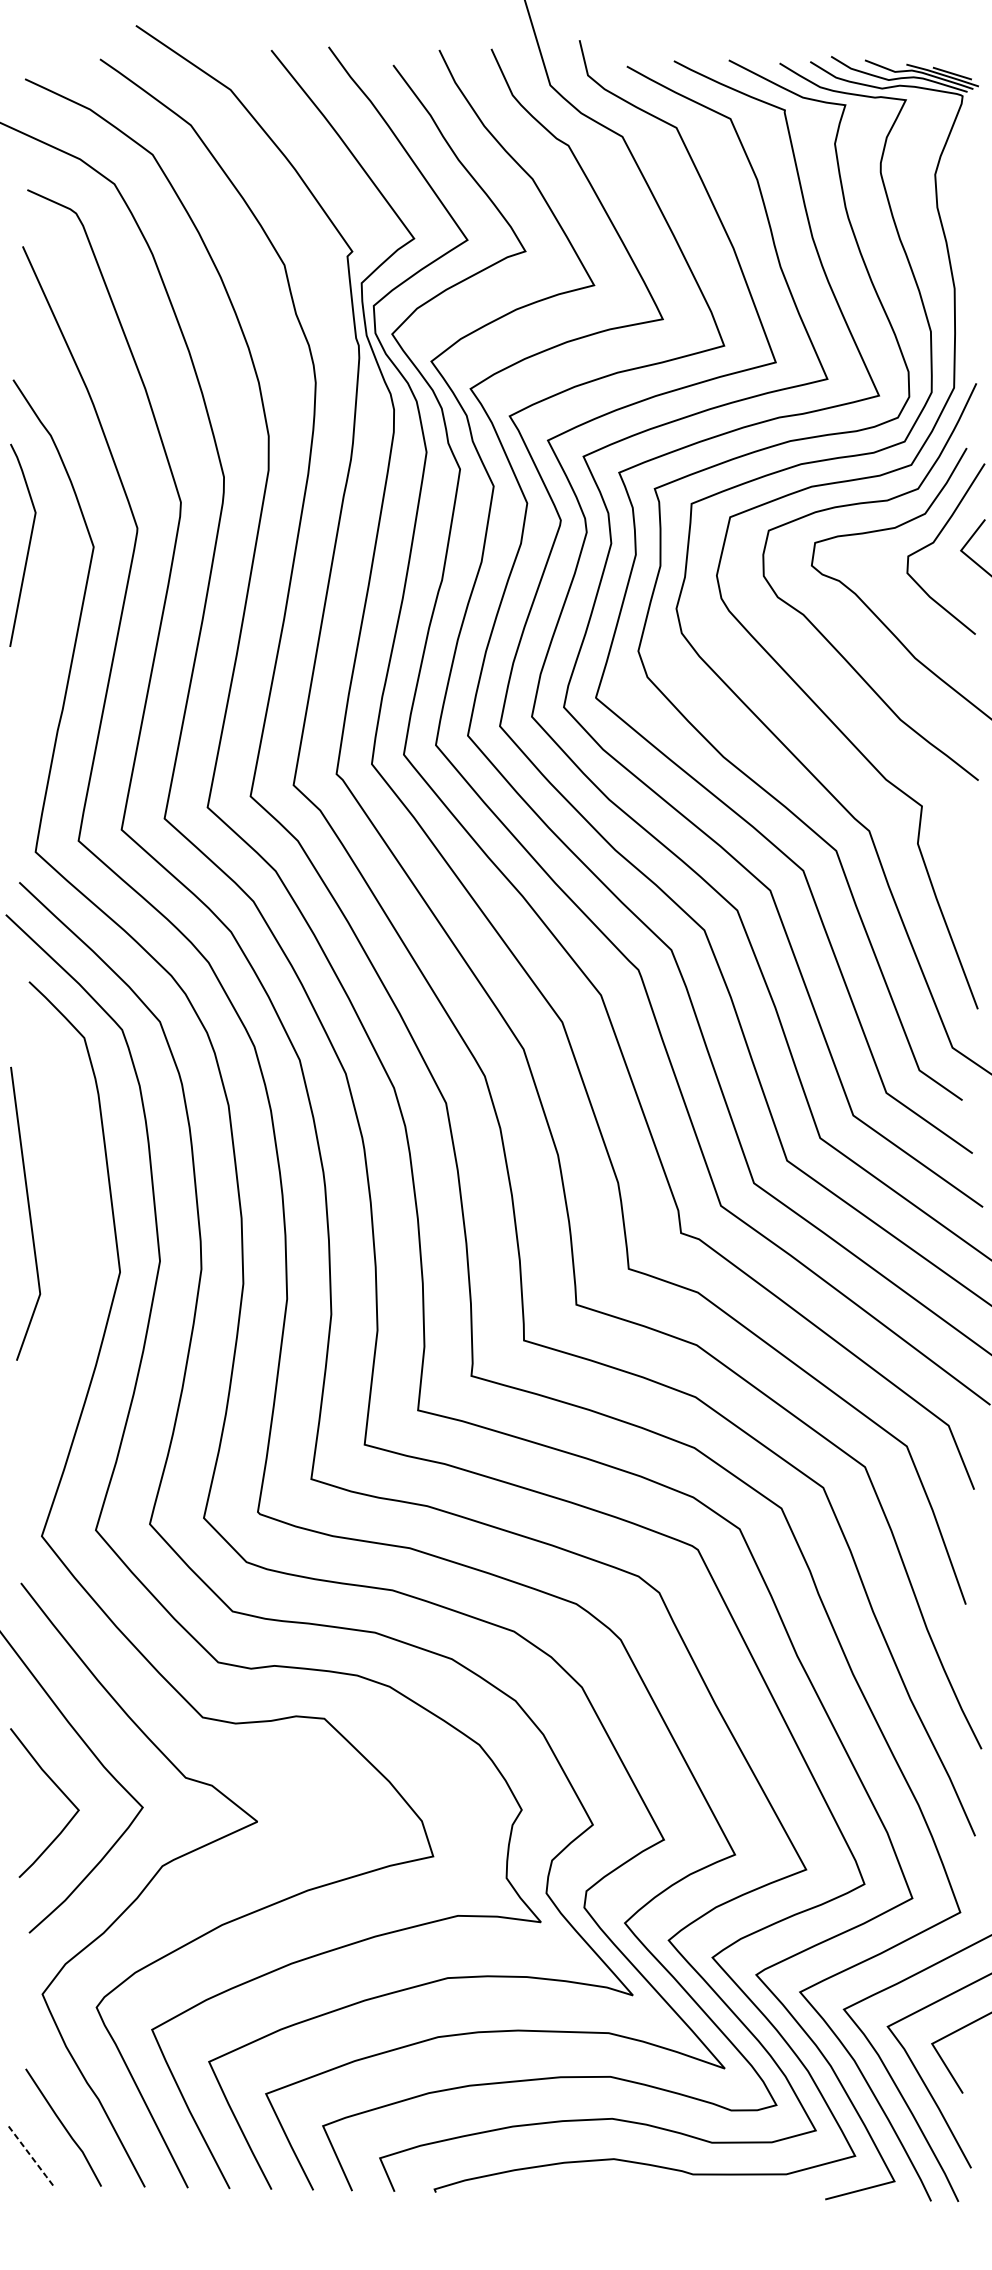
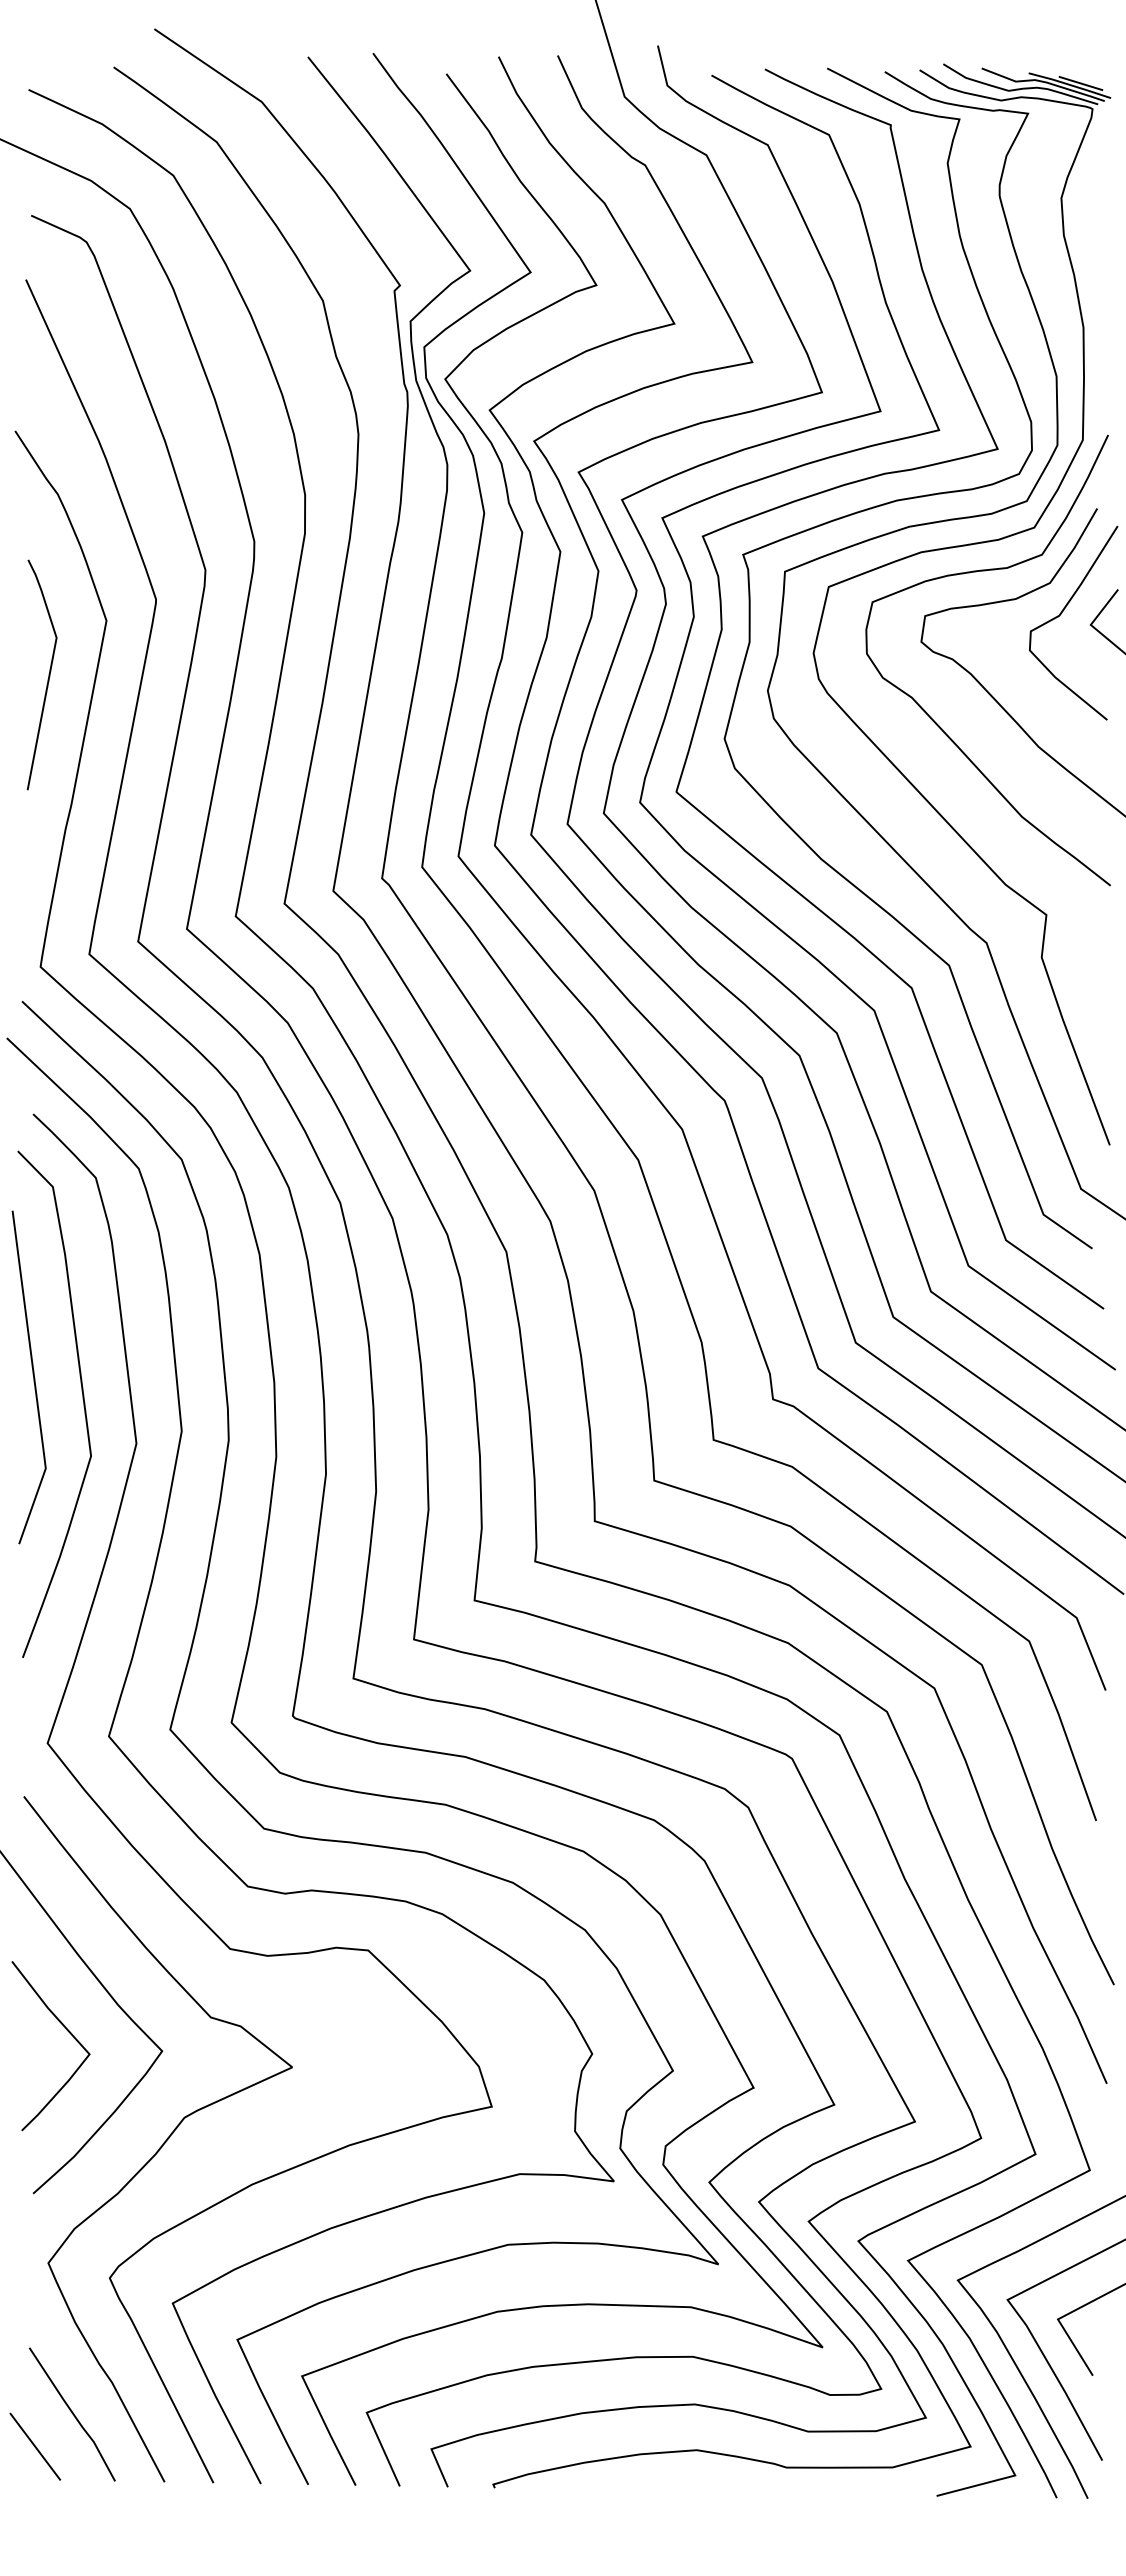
line: (28, 545) -> (48, 674), moved
curve: (72, 1233) -> (82, 1399), added
line: (31, 2156) -> (35, 2447), dashed -> solid

